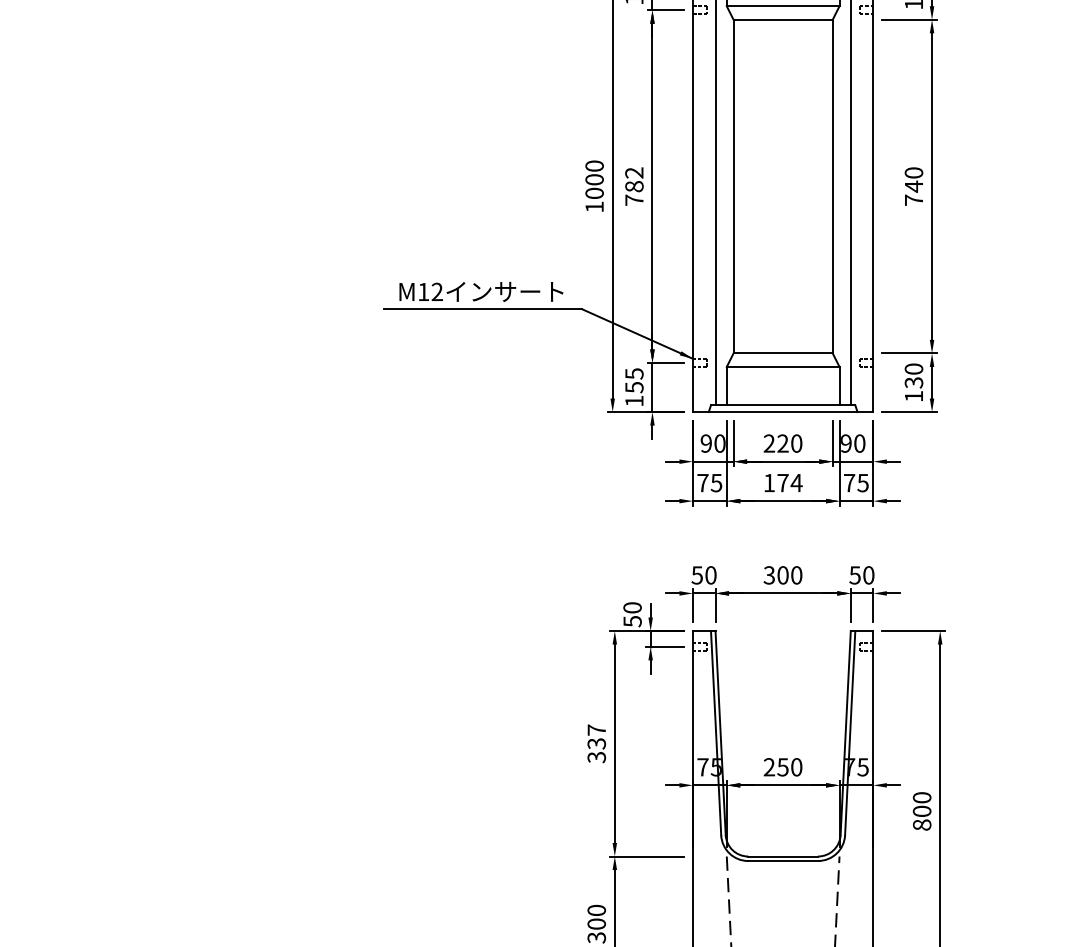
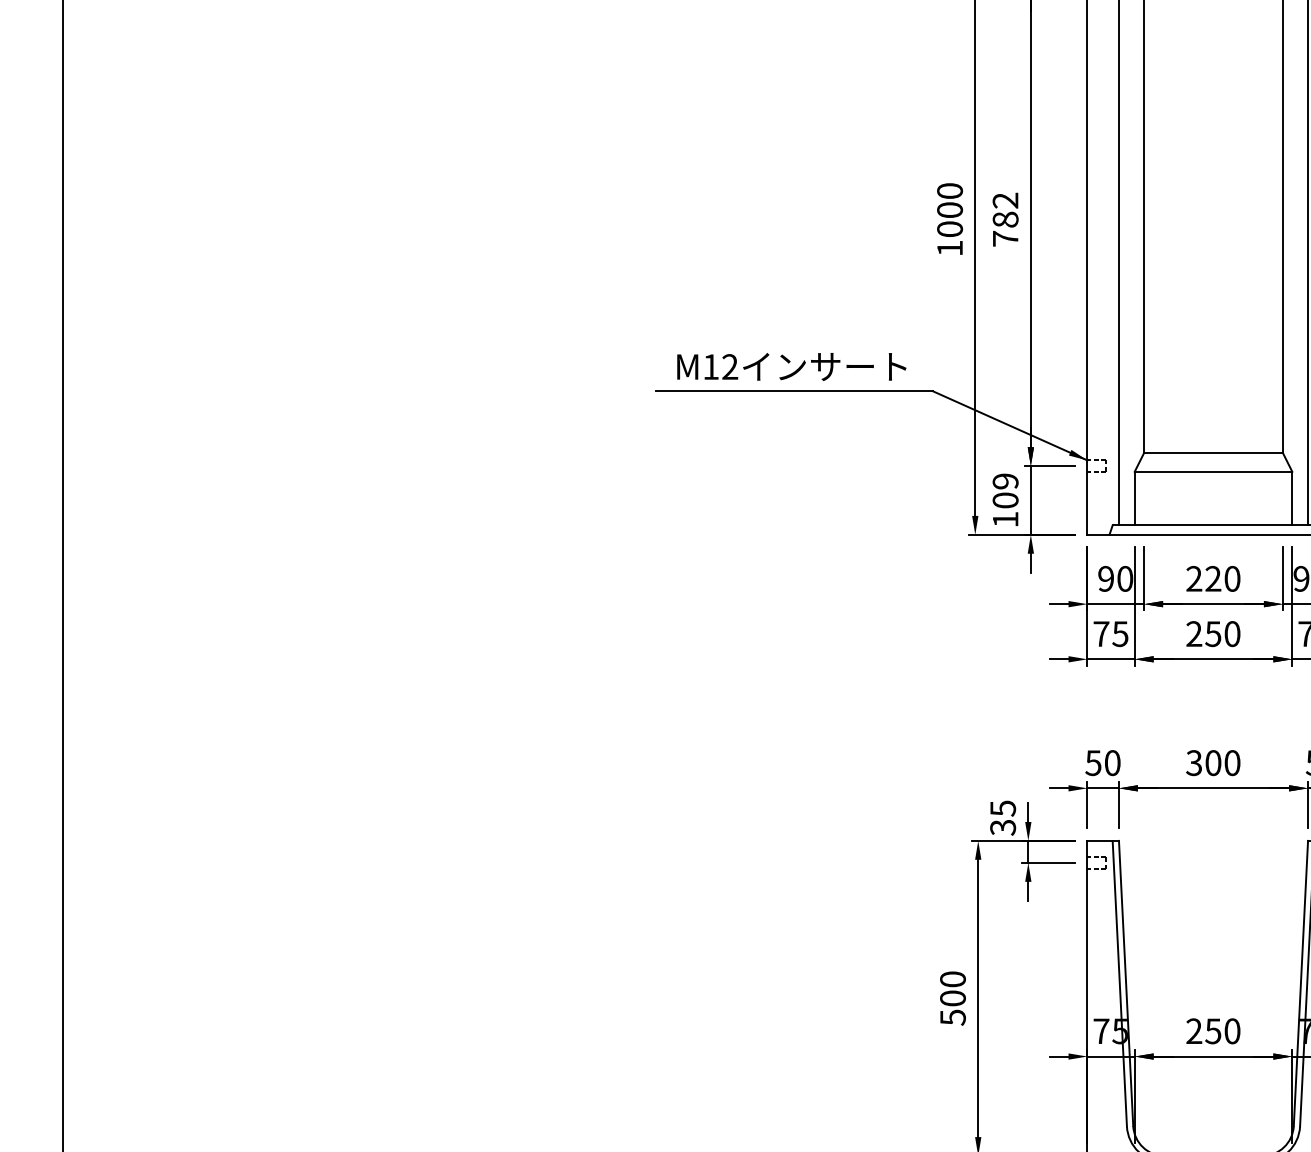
text: (634, 380) -> (1005, 490), 155 -> 109
text: (782, 482) -> (1212, 633), 174 -> 250
text: (632, 614) -> (1002, 817), 50 -> 35
text: (596, 743) -> (952, 998), 337 -> 500

